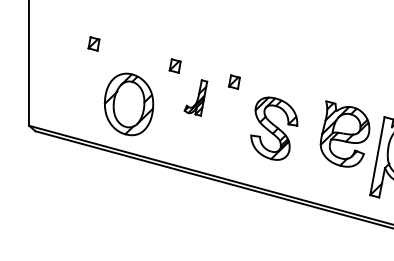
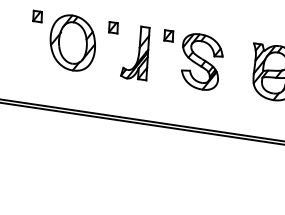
part: (195, 97) -> (135, 54), size x1.67
part: (128, 104) -> (72, 43), moved
part: (274, 128) -> (202, 61), moved

